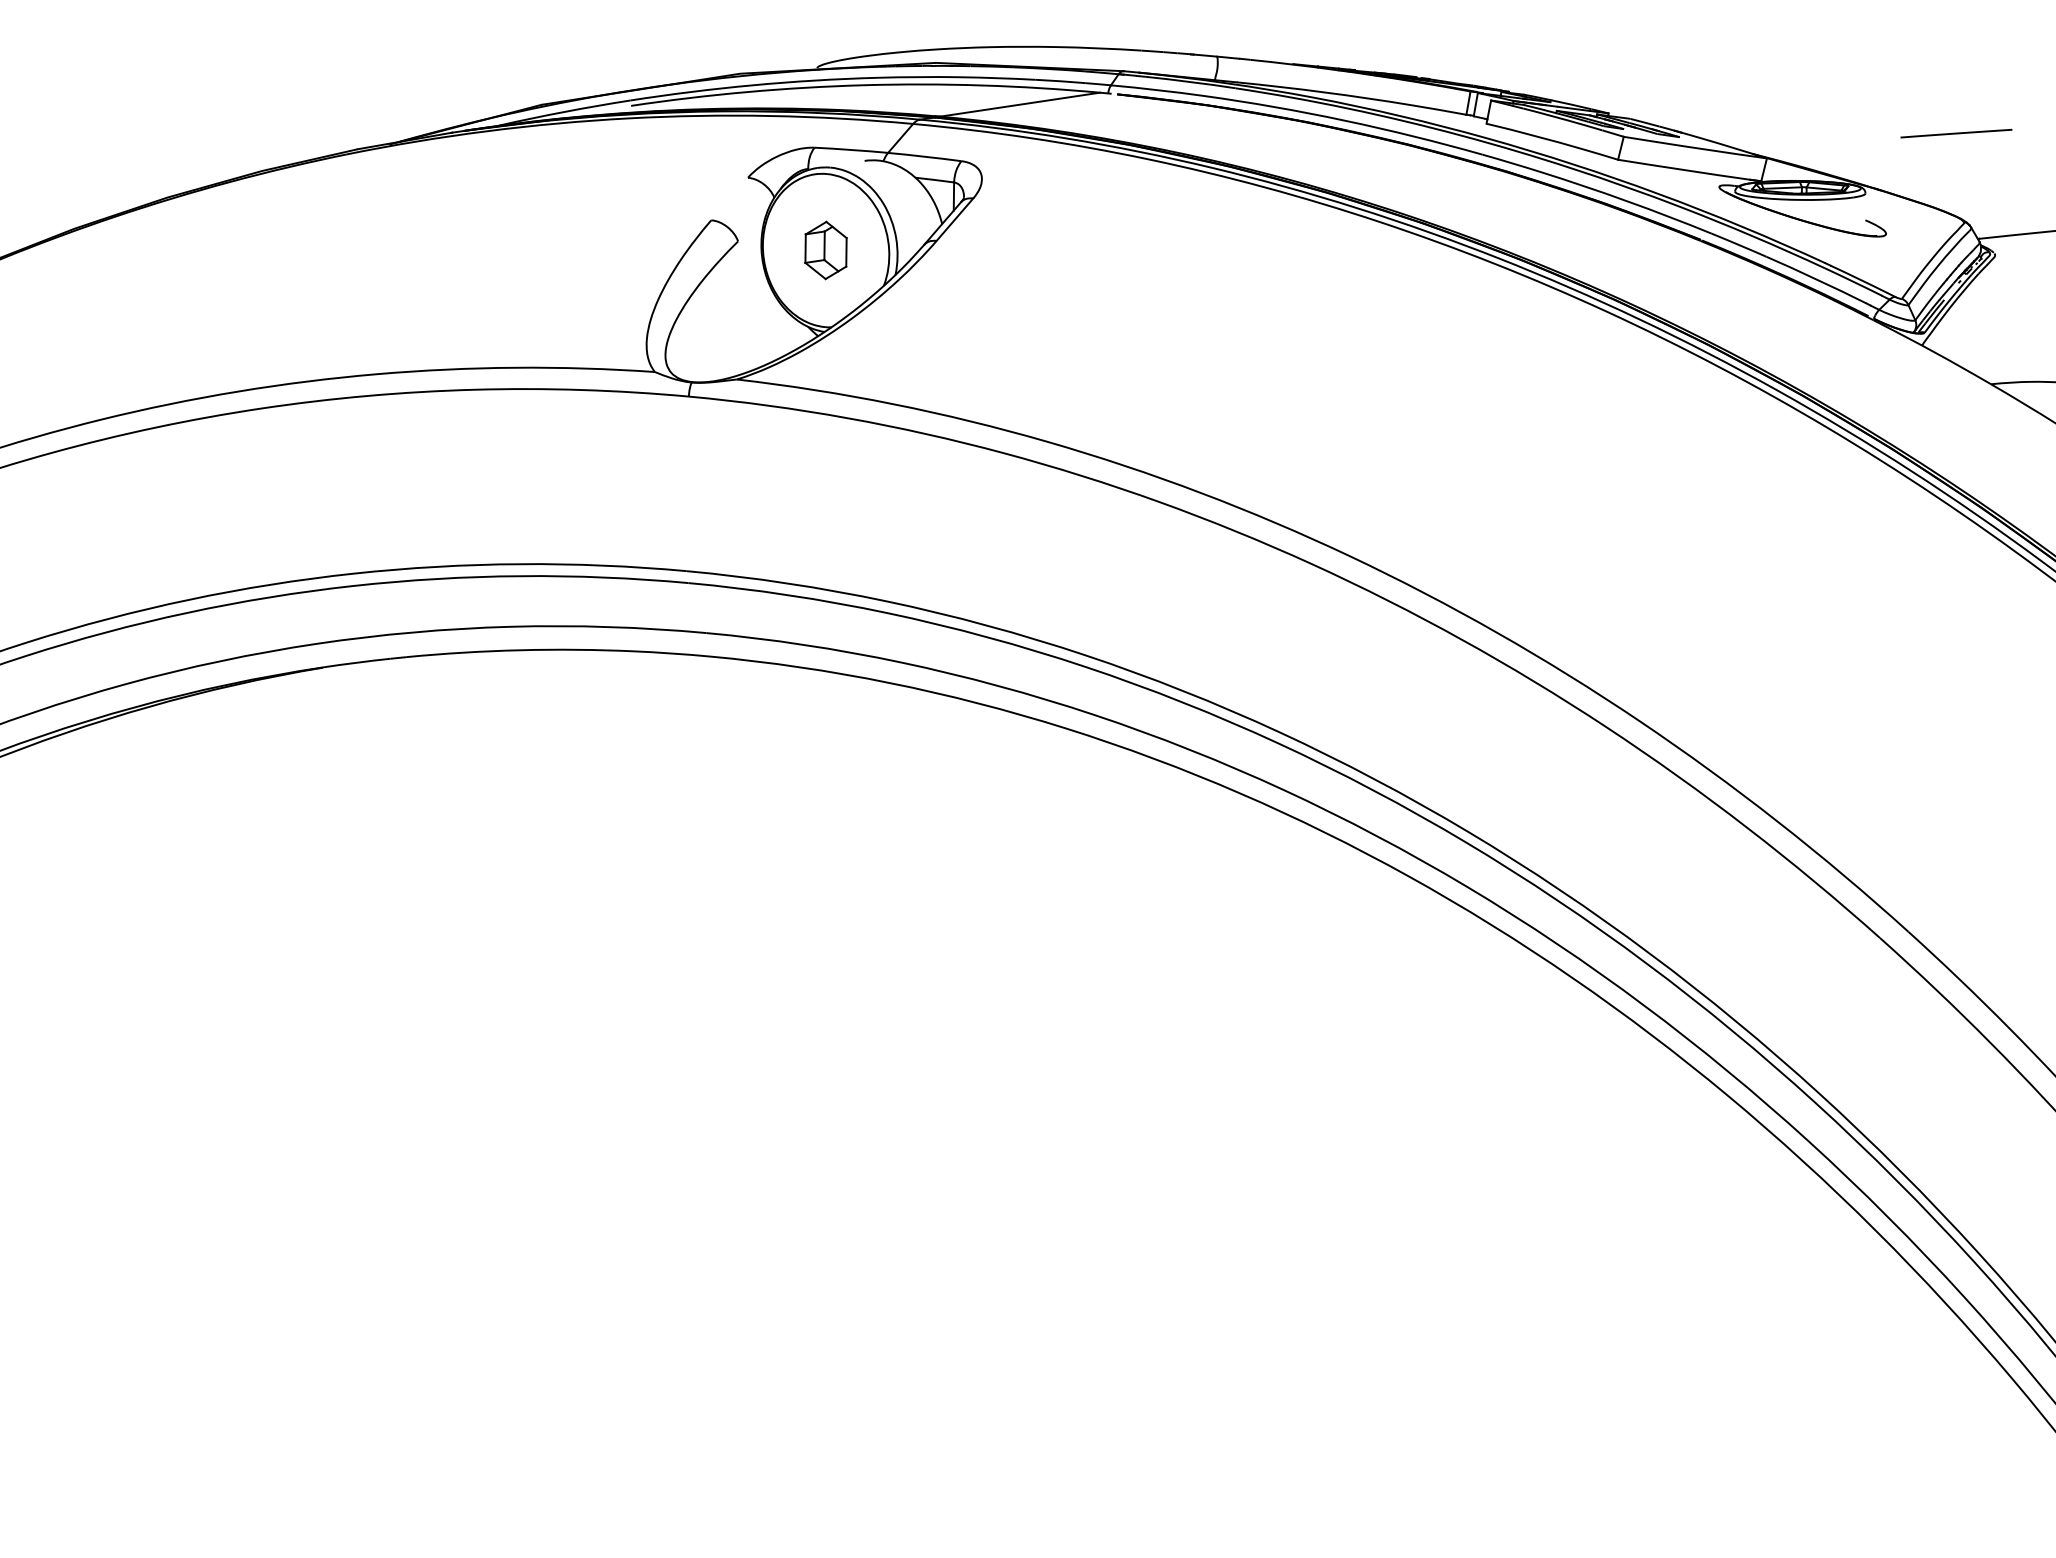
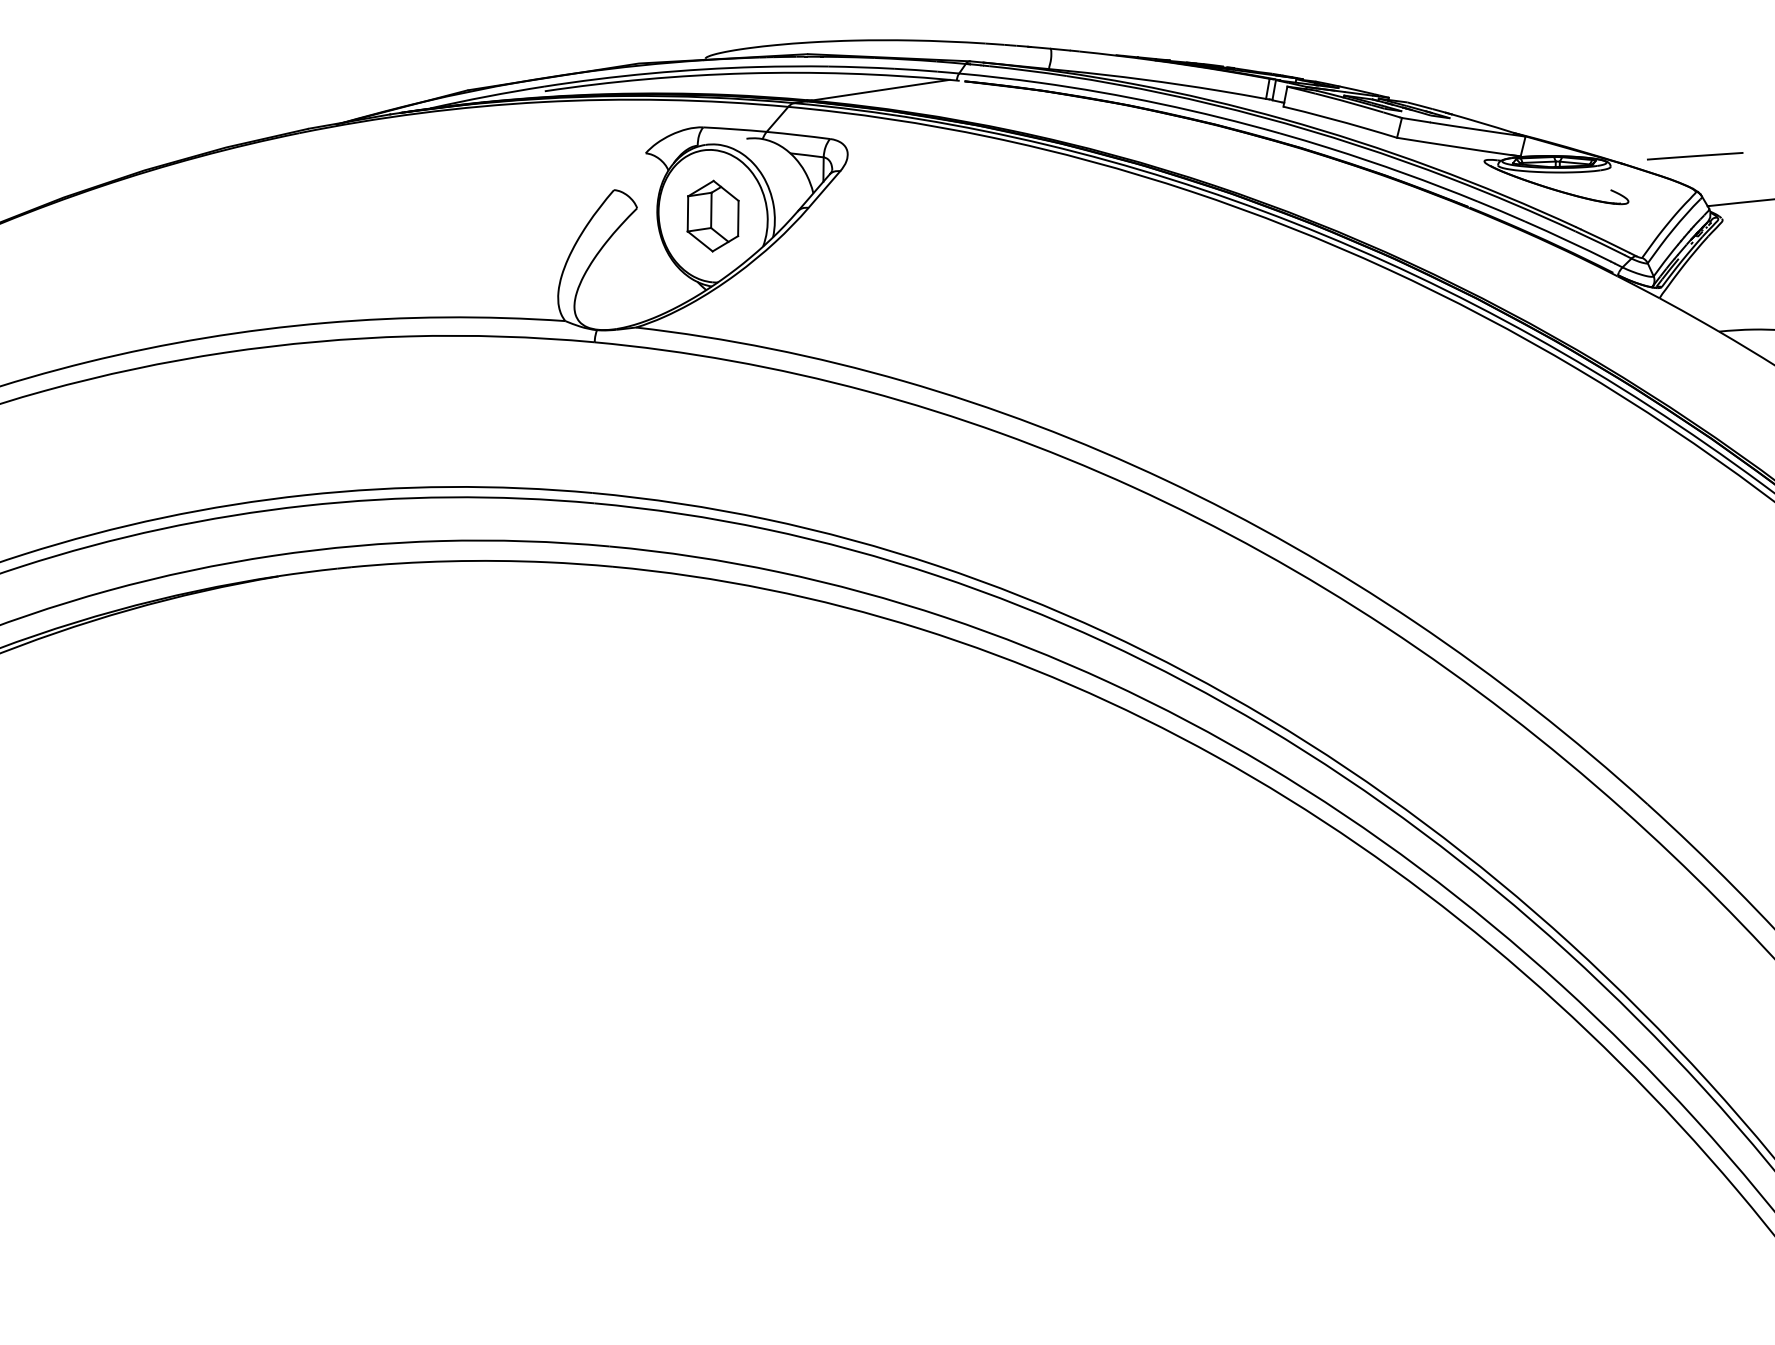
line: (1956, 133) -> (1695, 156), moved
part: (825, 249) -> (712, 215), size x1.43

